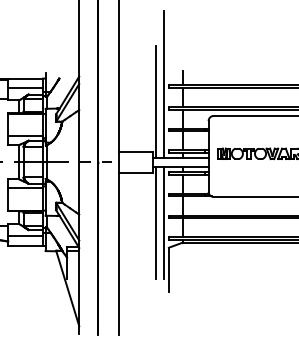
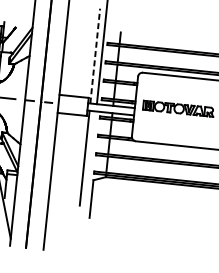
line: (155, 101) -> (94, 55), solid -> dashed
line: (163, 222) -> (91, 158), removed

